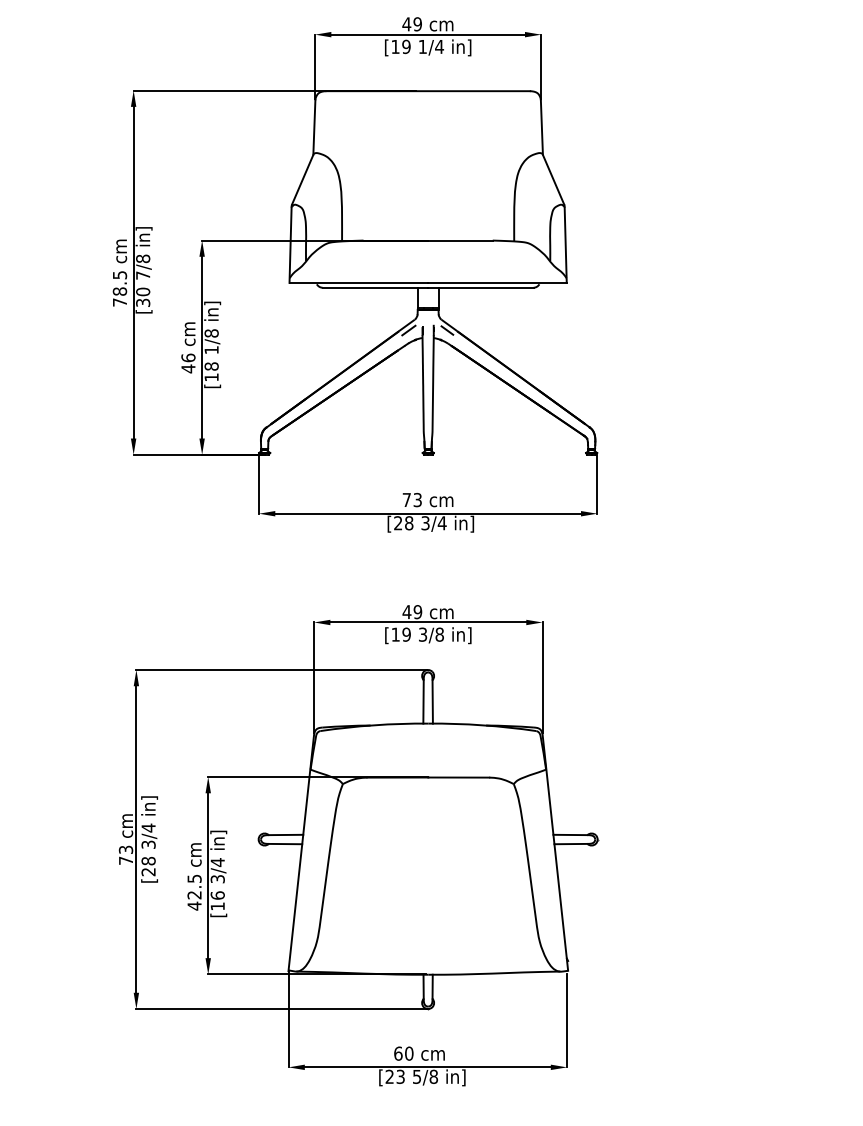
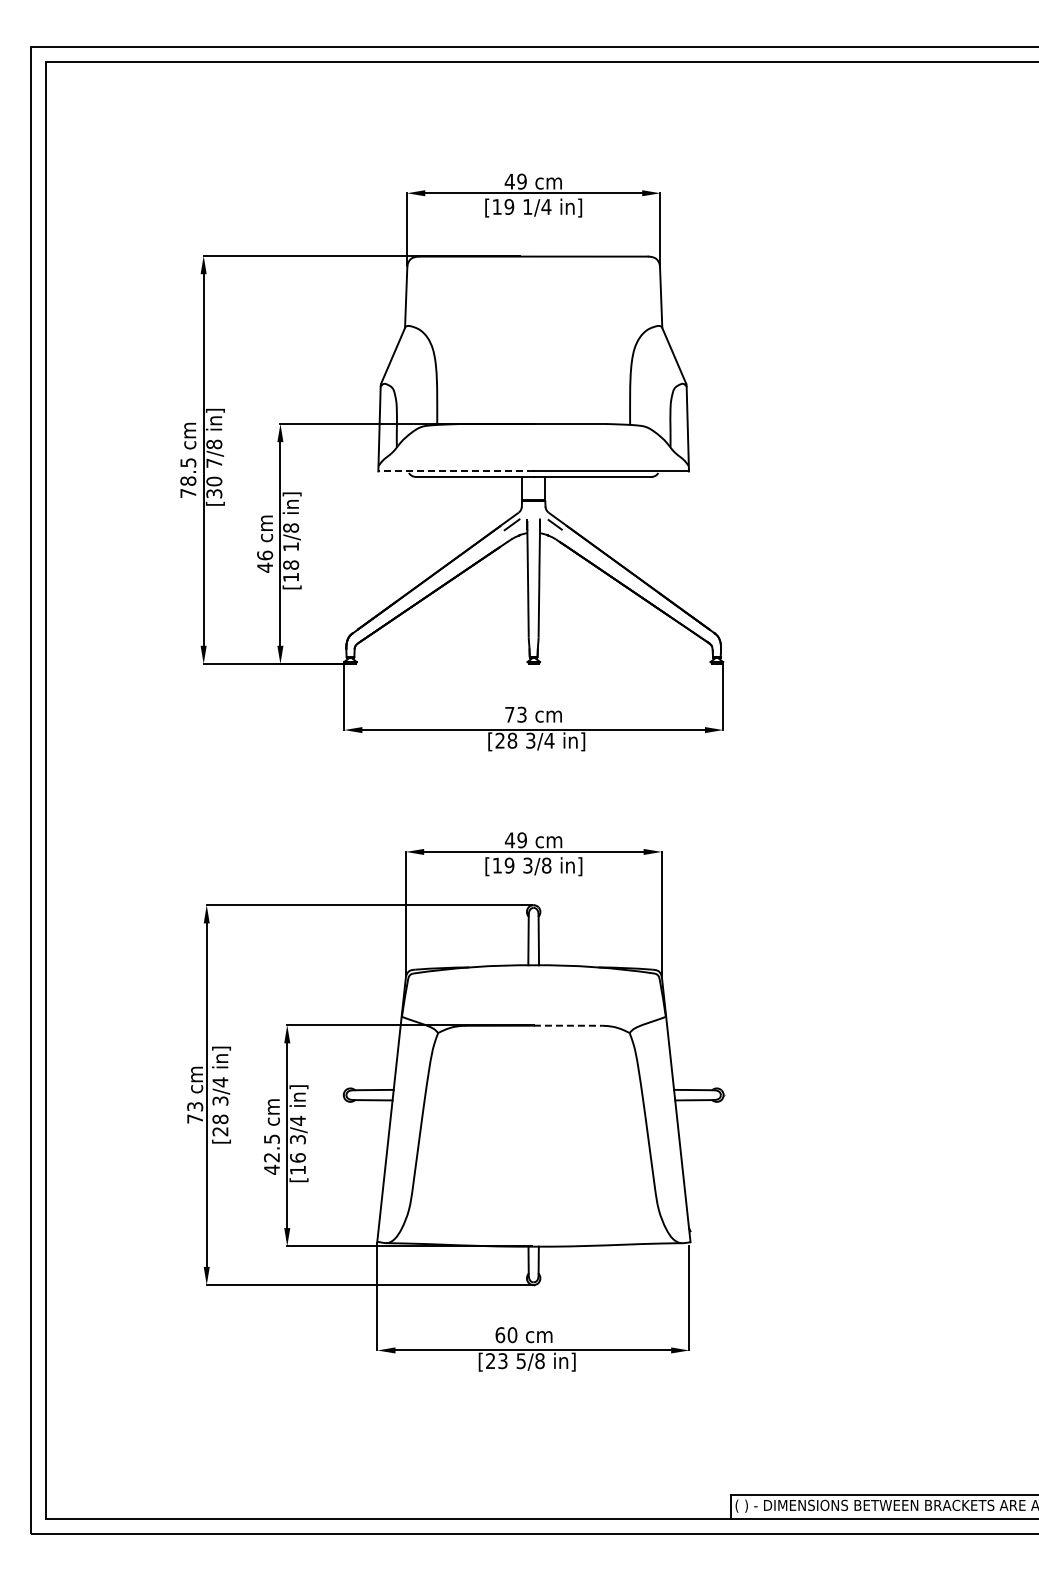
line: (359, 282) -> (456, 471), solid -> dashed
line: (459, 777) -> (568, 1025), solid -> dashed

